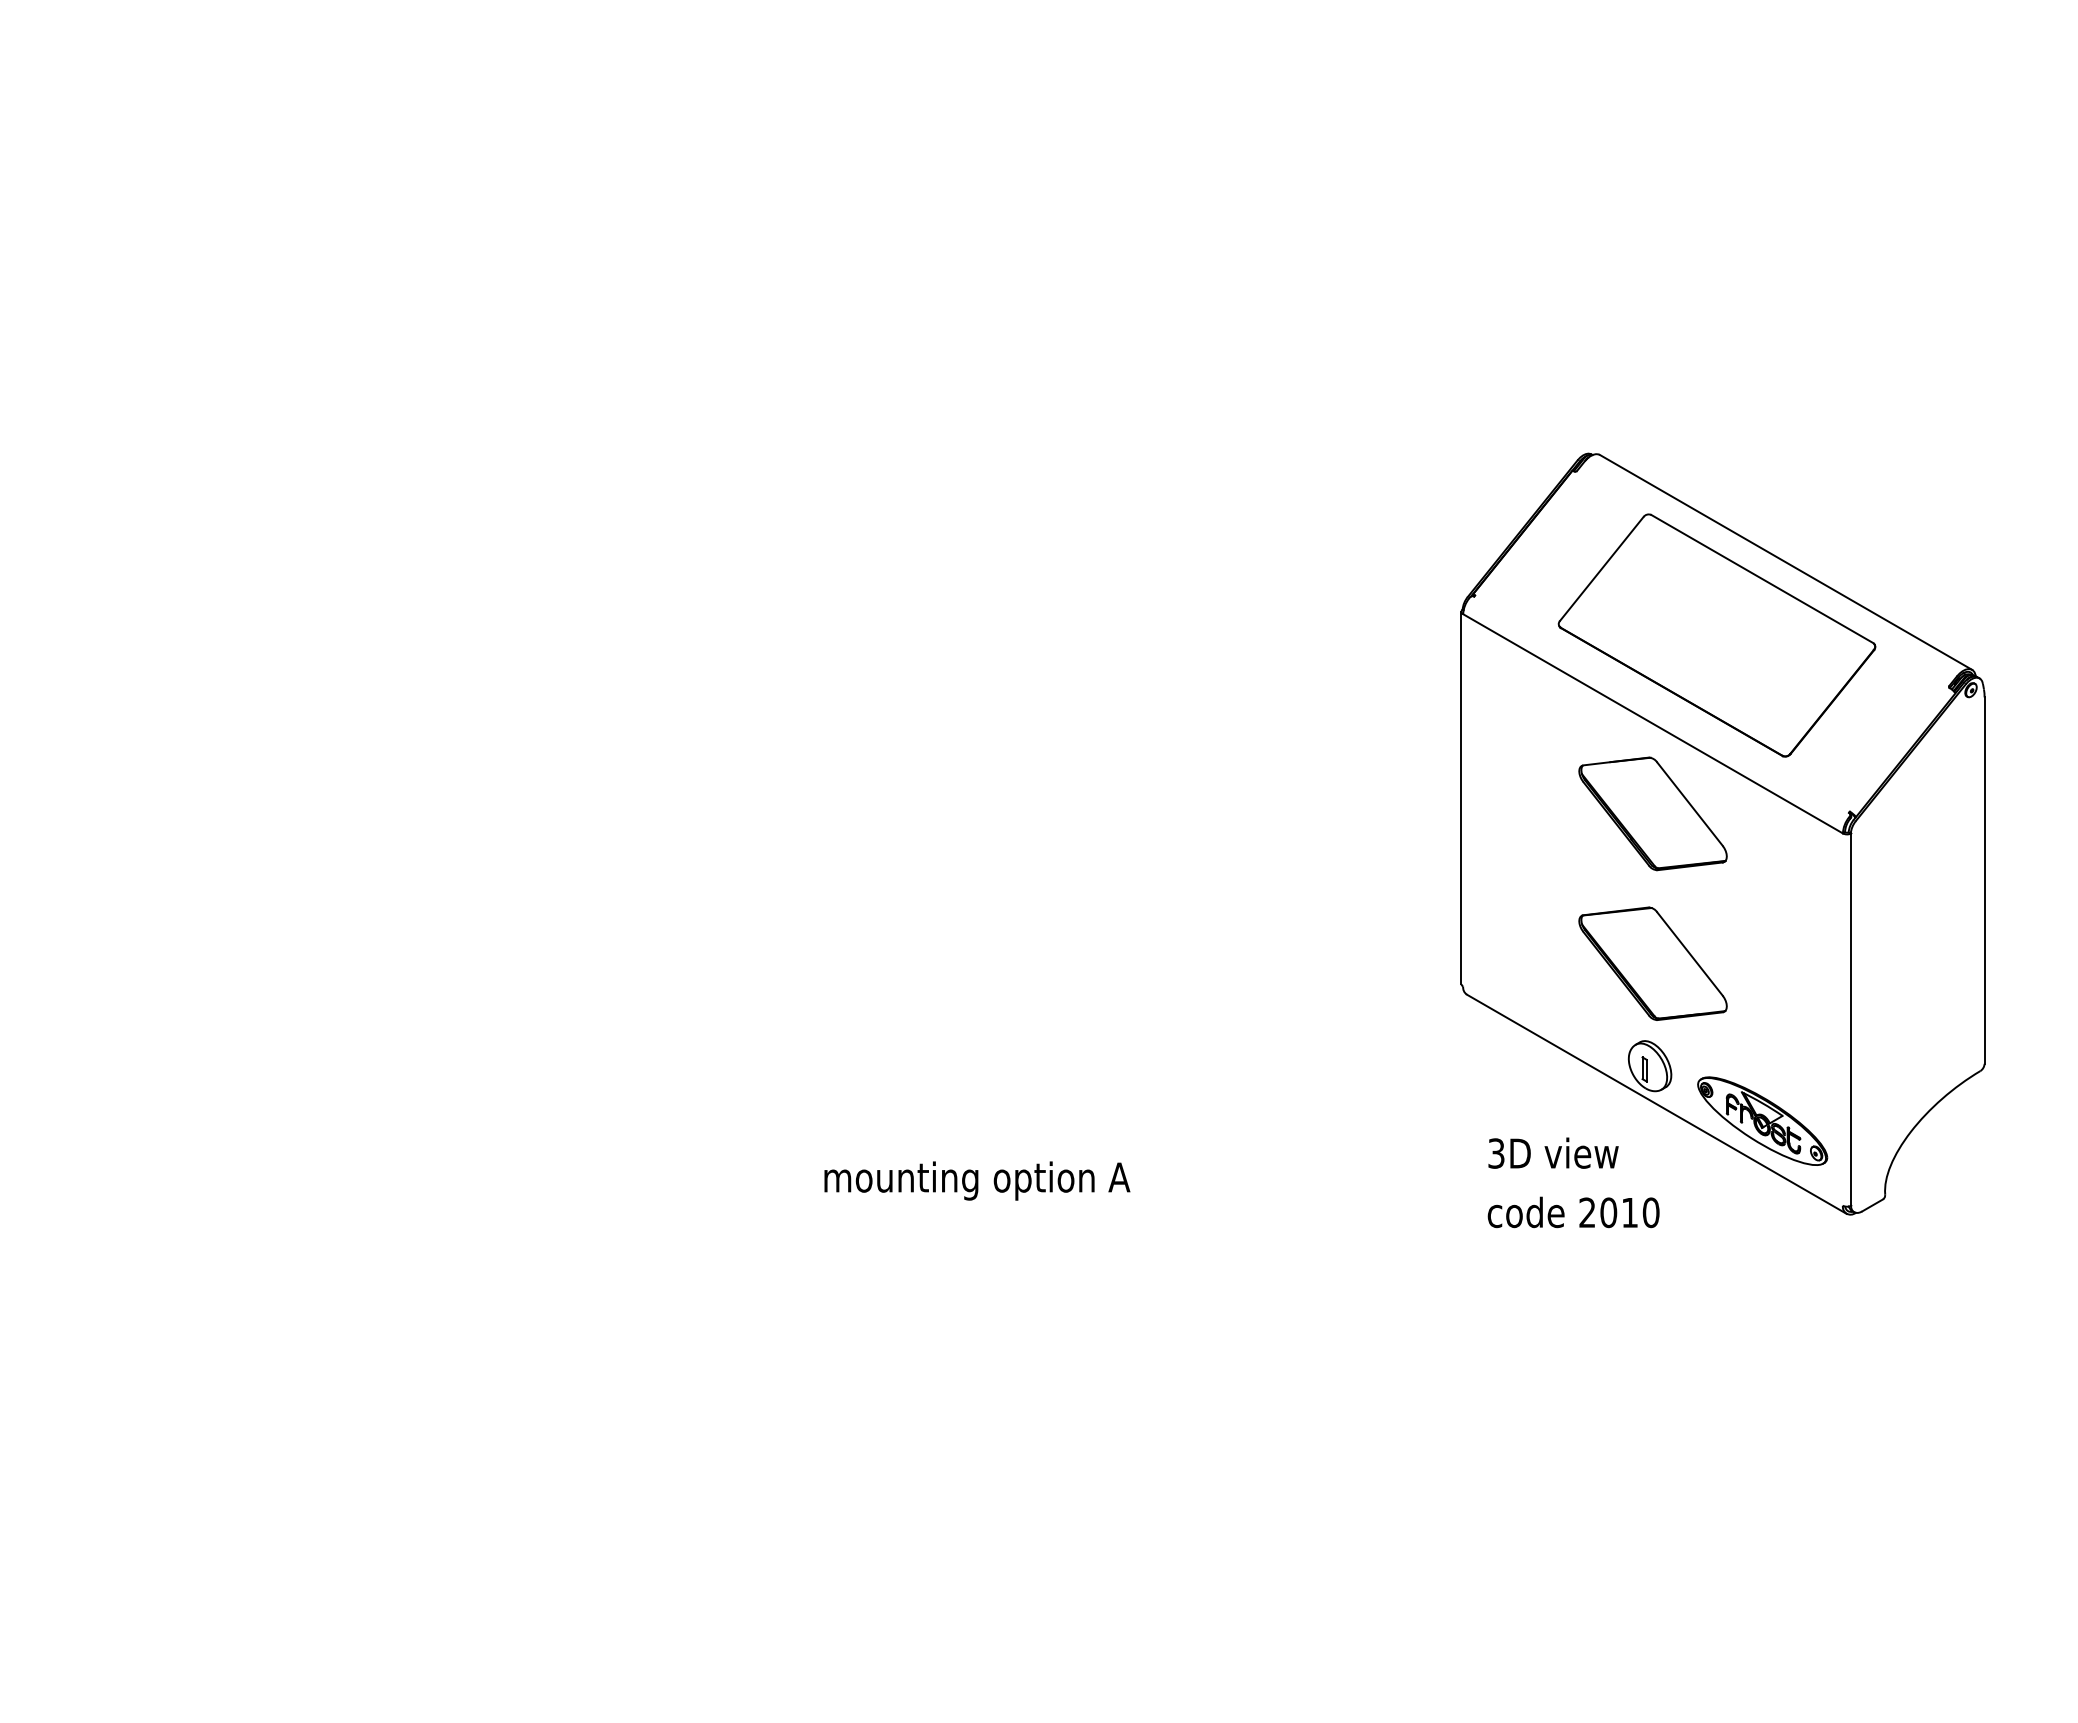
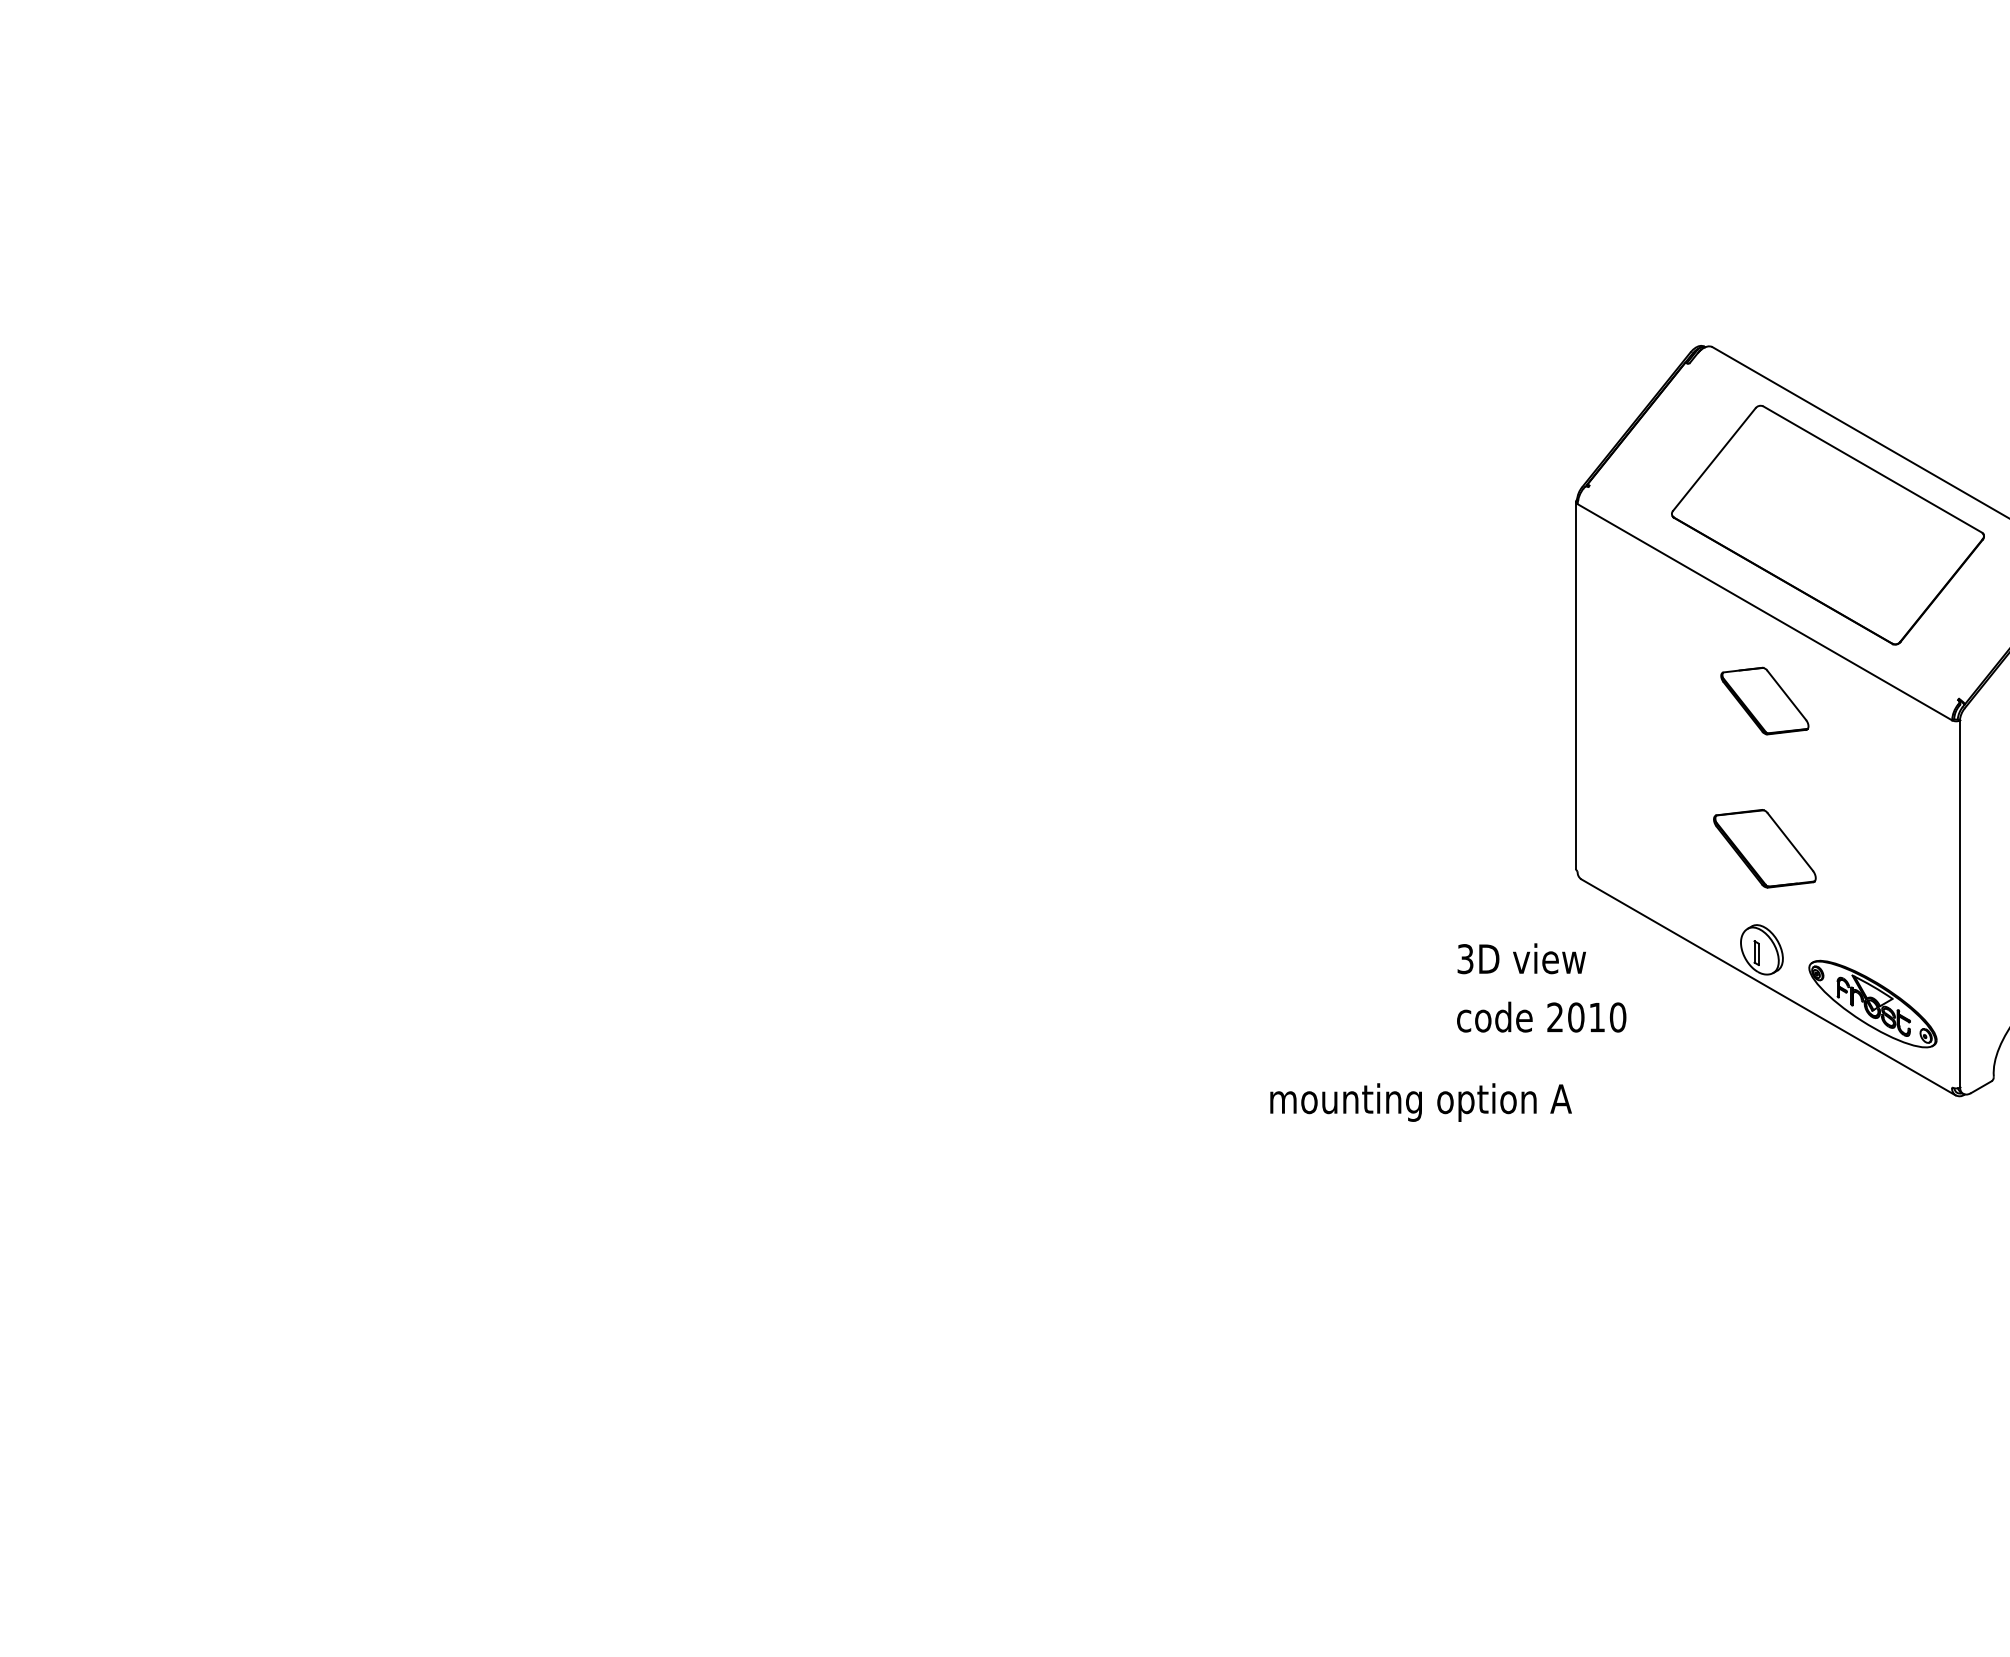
part: (1652, 813) -> (1764, 700), size x0.6
part: (1652, 963) -> (1764, 848), size x0.7
text: (977, 1180) -> (1421, 1102), moved
text: (1573, 1182) -> (1541, 987), moved

